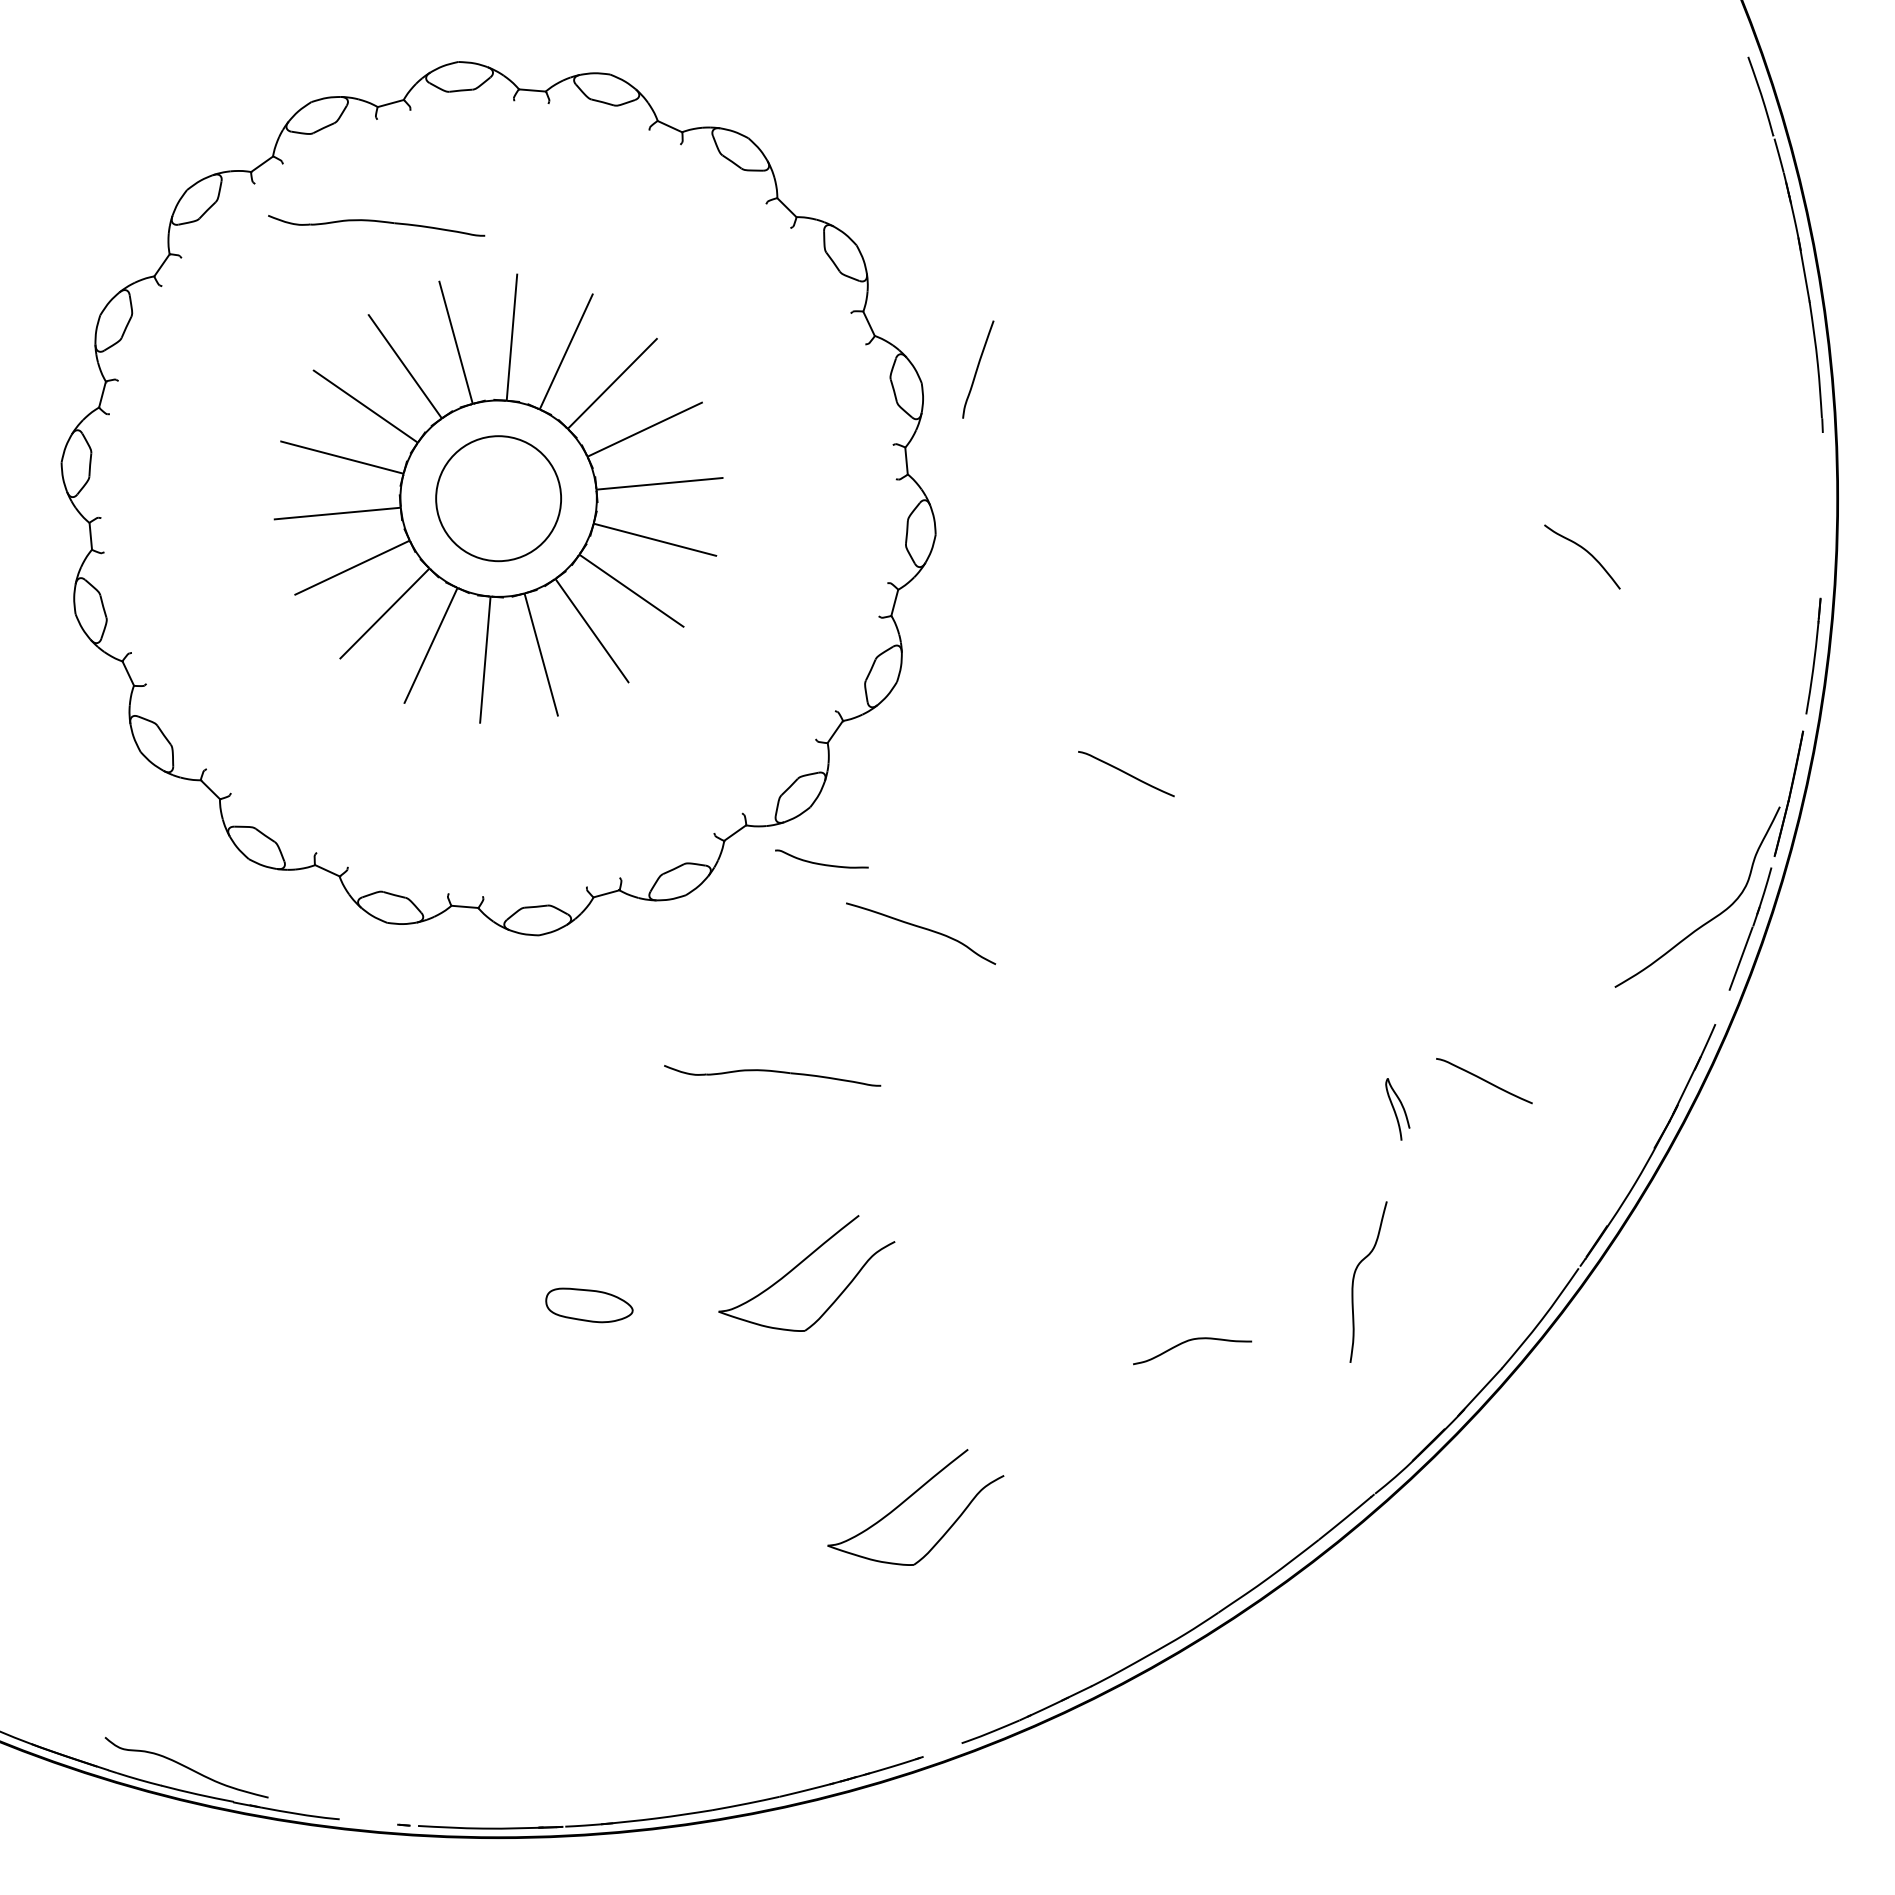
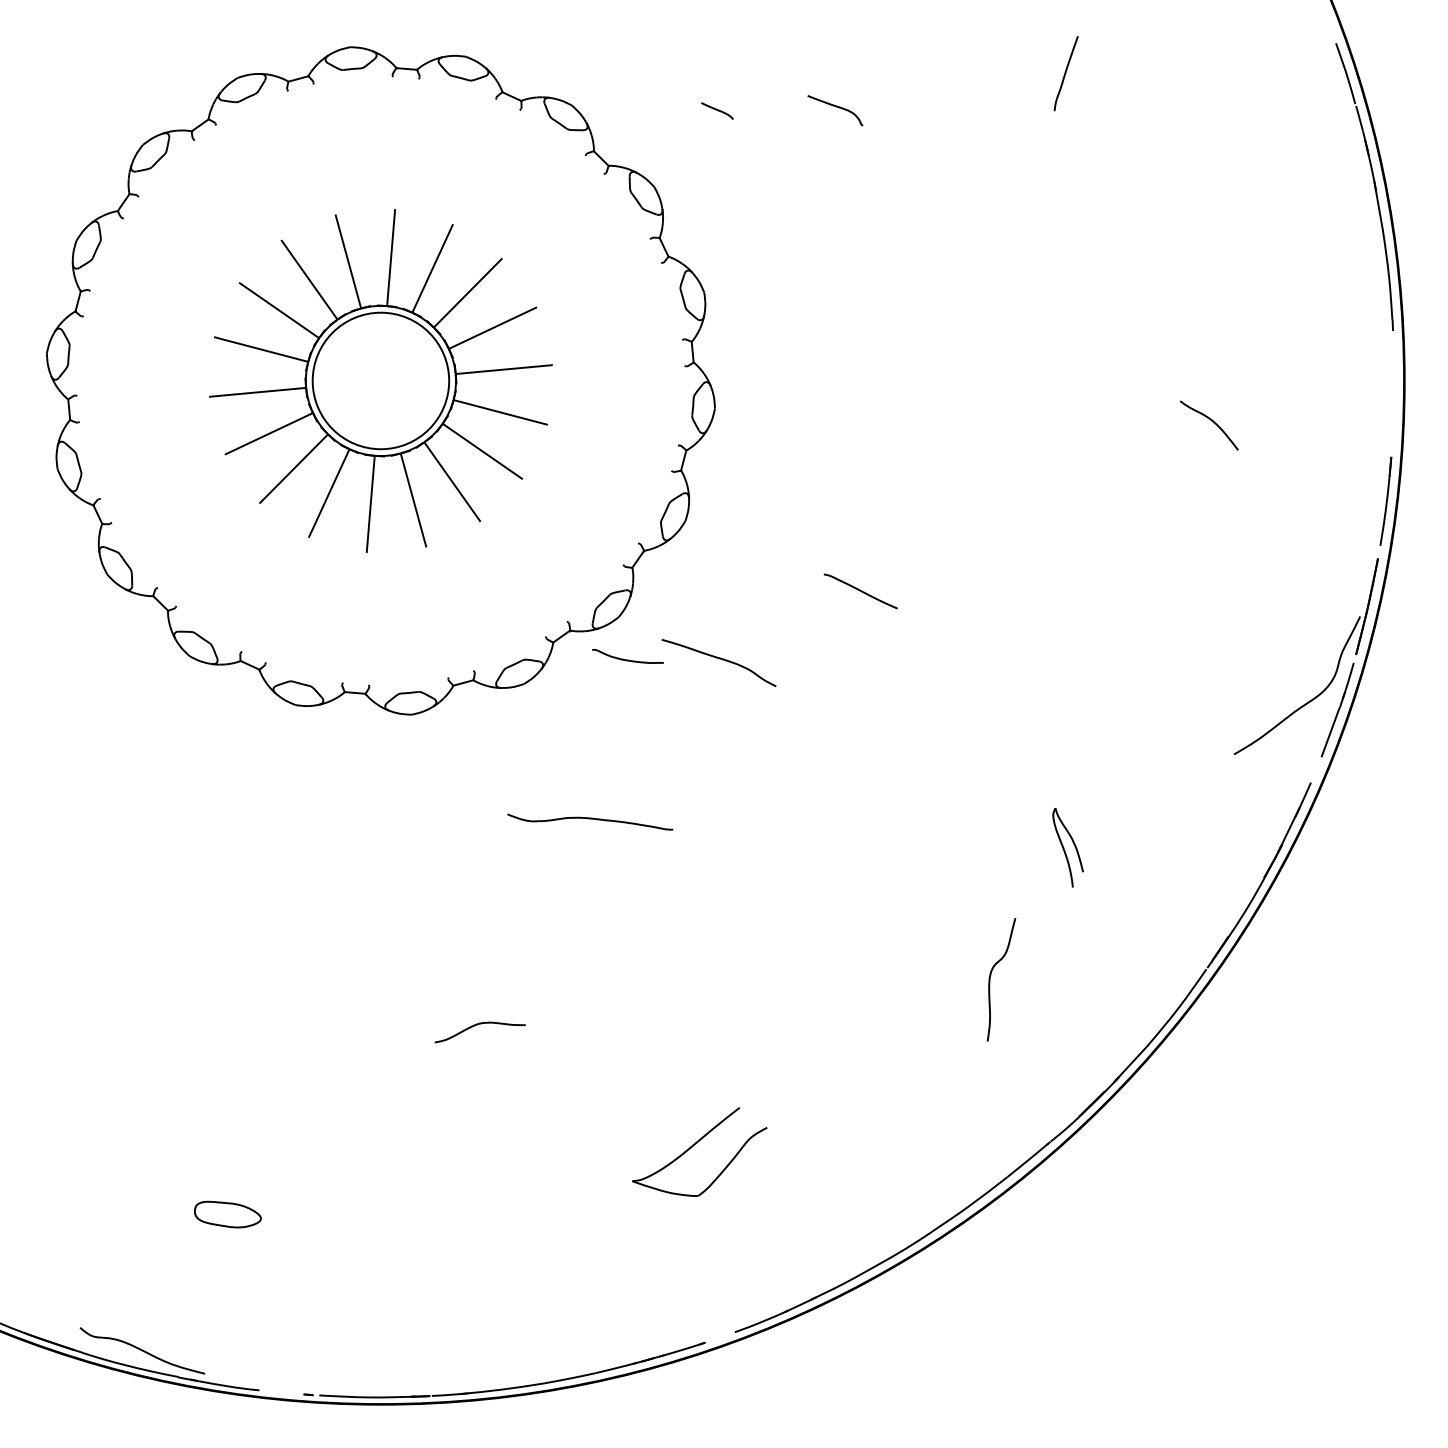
curve: (1093, 140) -> (835, 107), added
curve: (938, 144) -> (717, 110), added
part: (376, 225) -> (287, 172), removed
curve: (978, 368) -> (1066, 72), moved
circle: (498, 498) -> (380, 380), size x1.43
curve: (923, 929) -> (720, 659), moved
curve: (1484, 1081) -> (1134, 826), removed
part: (1397, 1109) -> (1067, 847), size x1.67
part: (799, 1265) -> (610, 967), removed
curve: (1354, 1279) -> (990, 977), moved
part: (589, 1305) -> (227, 1214), moved
curve: (1189, 1341) -> (477, 1025), moved

